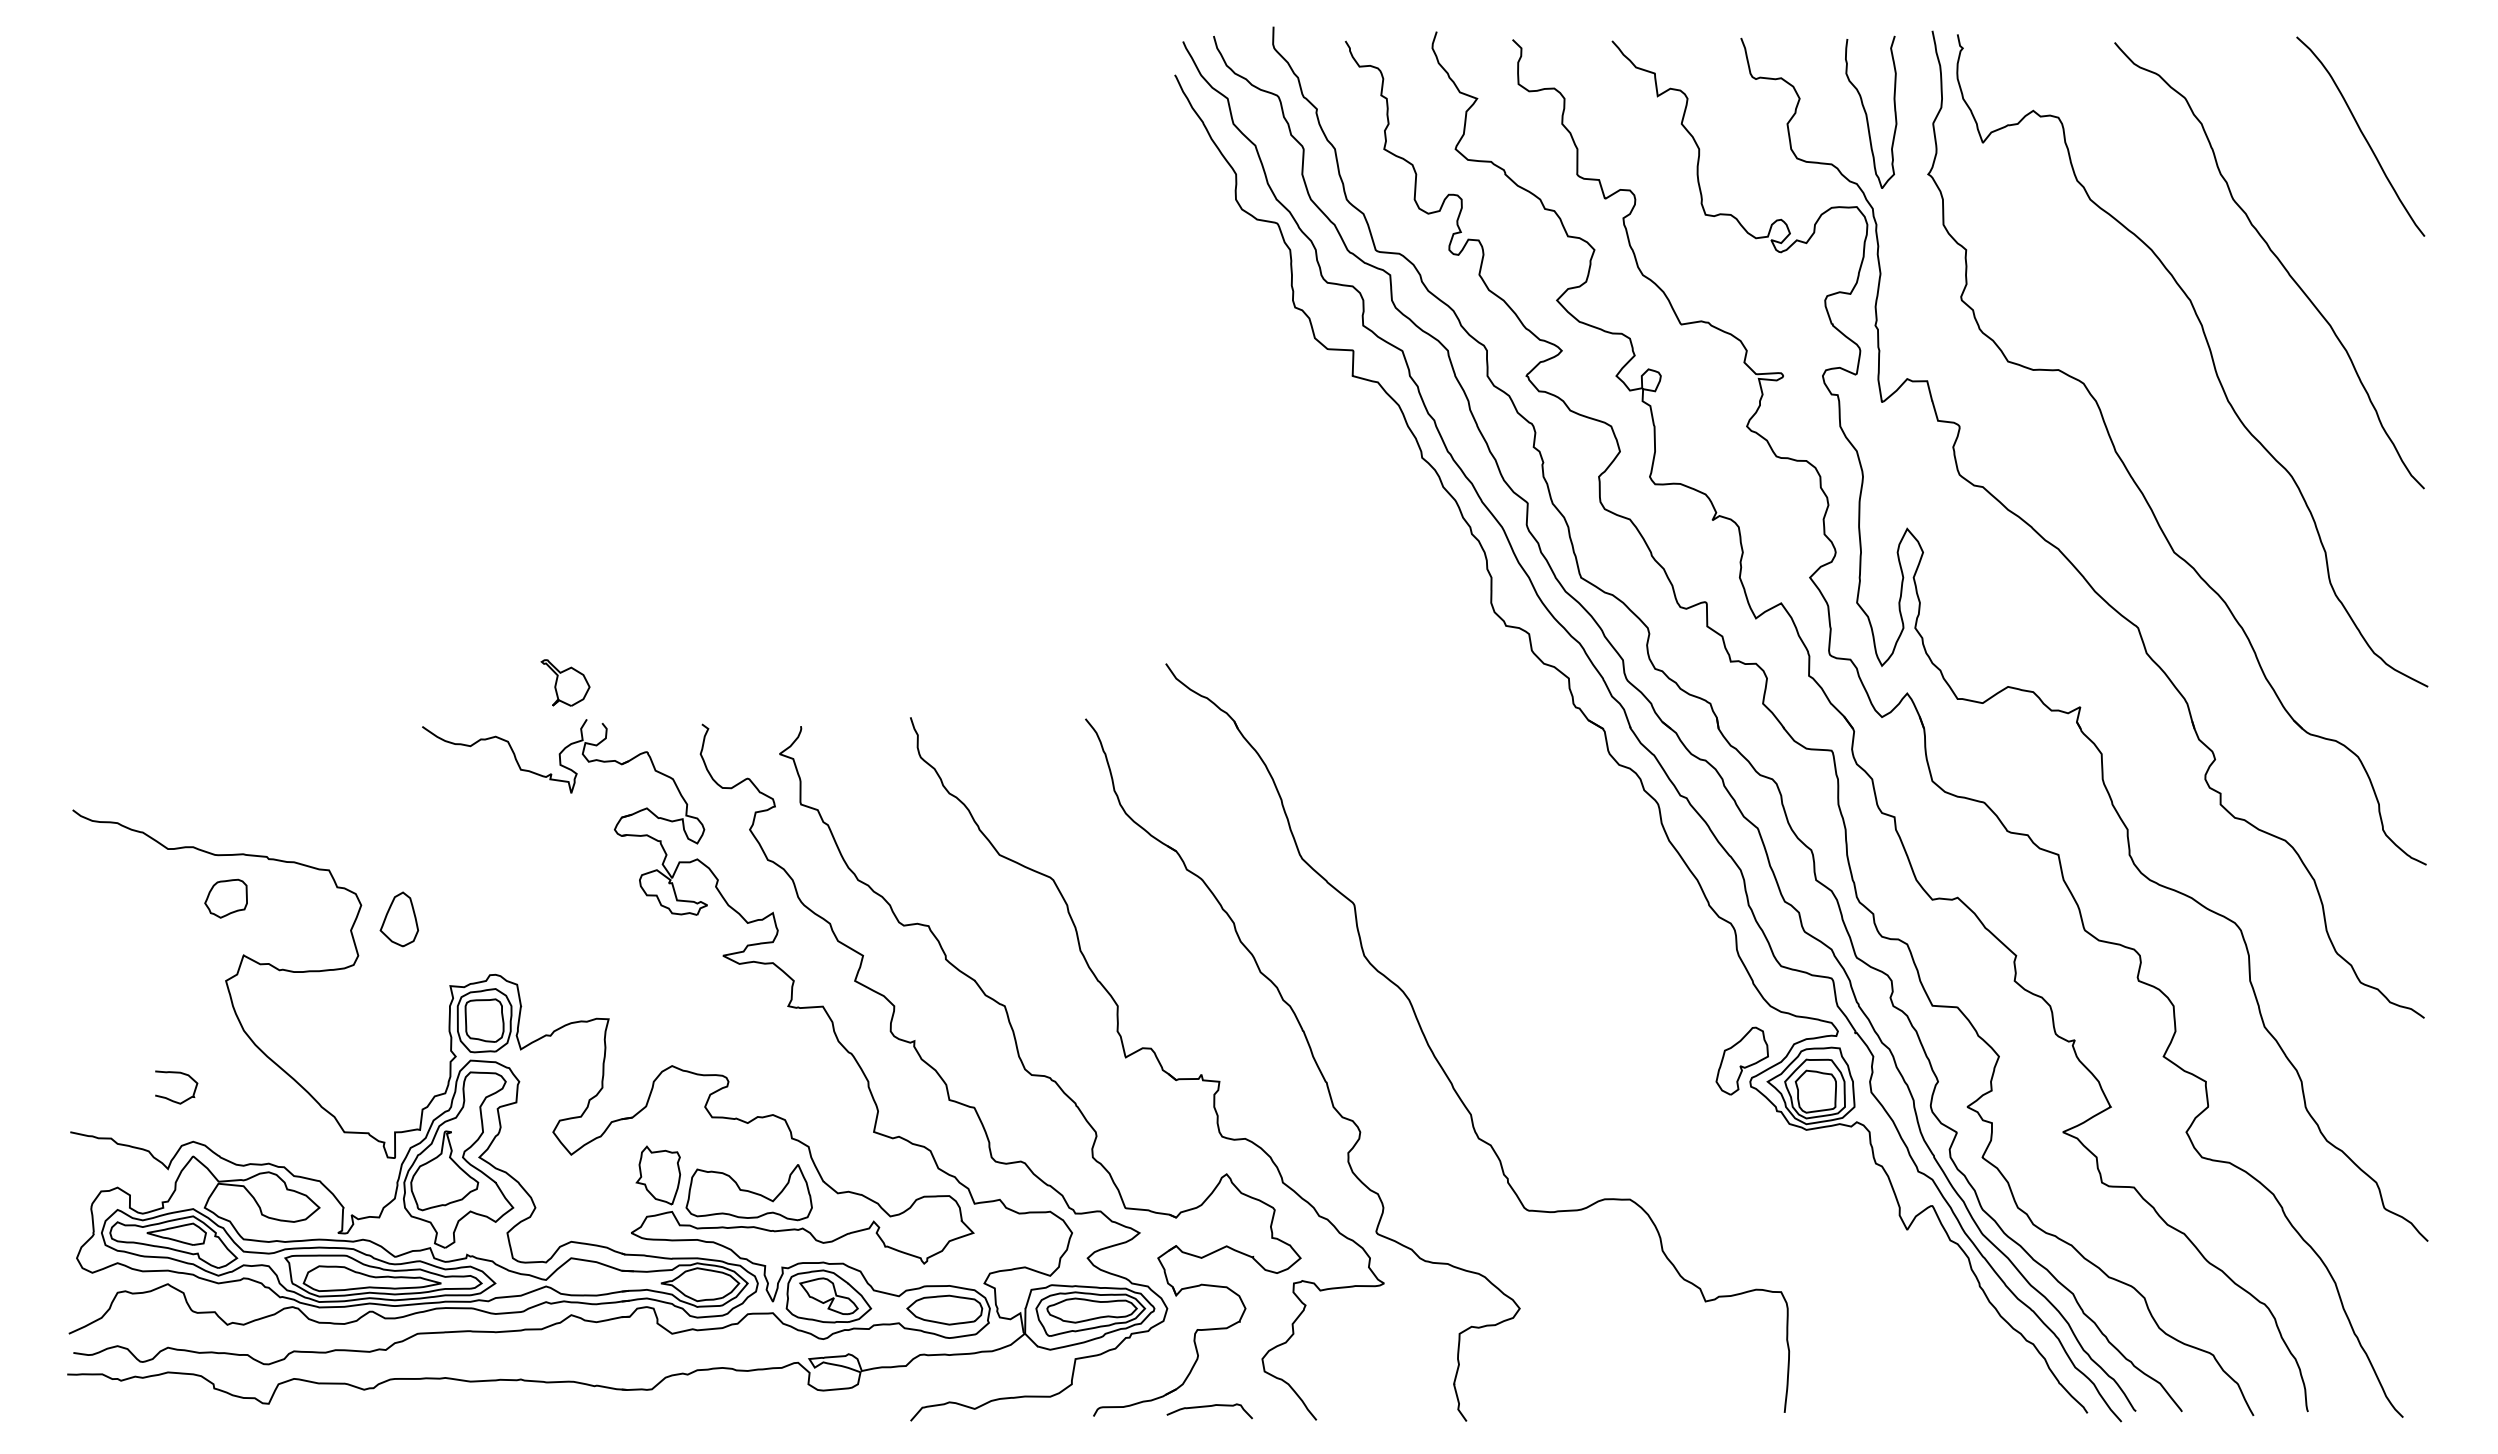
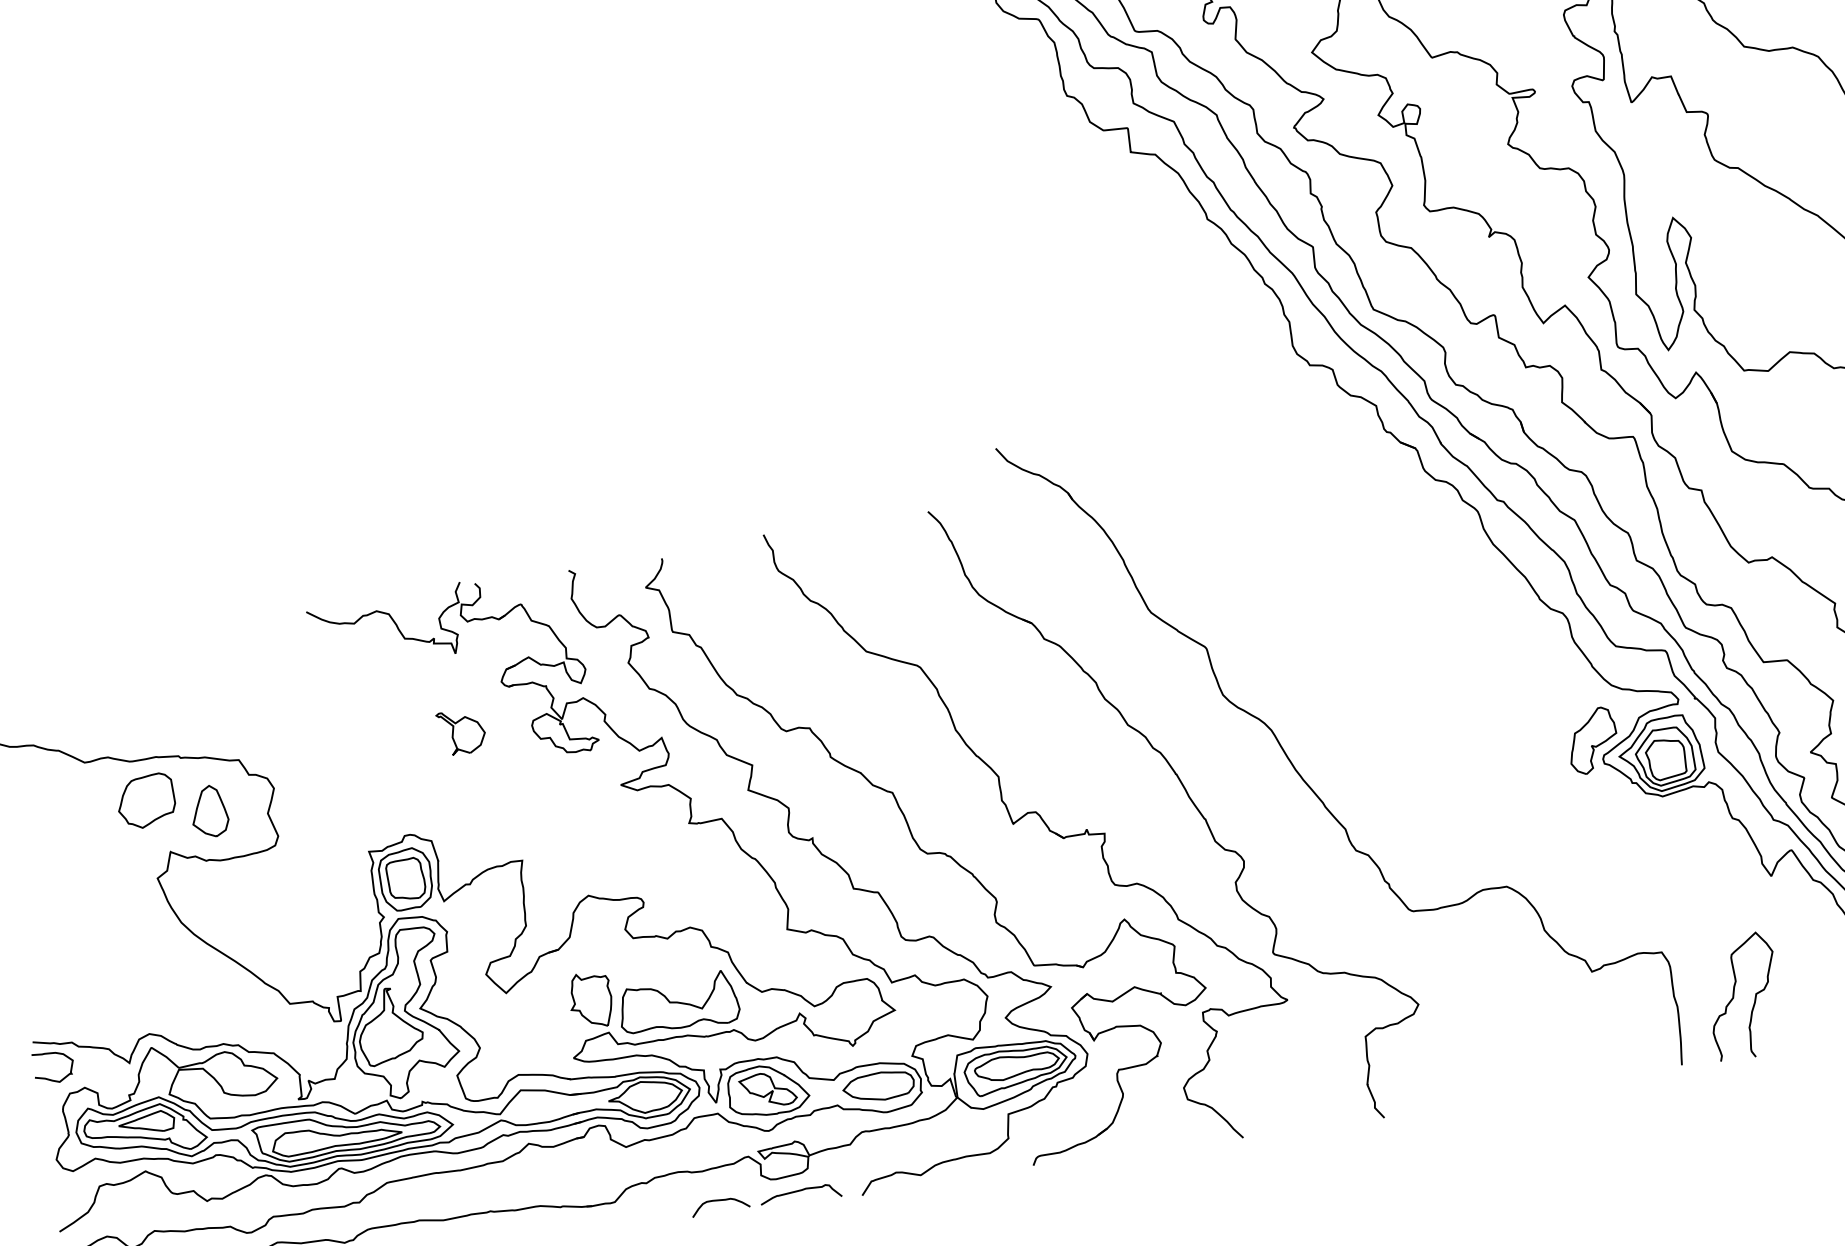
part: (565, 682) -> (461, 731), moved
part: (225, 898) -> (145, 801), size x1.43
part: (399, 919) -> (209, 811), moved
curve: (171, 1099) -> (50, 1079), moved
curve: (1850, 1347) -> (1734, 994), added
curve: (761, 1404) -> (719, 1200), added
curve: (1208, 1407) -> (799, 1192), moved

